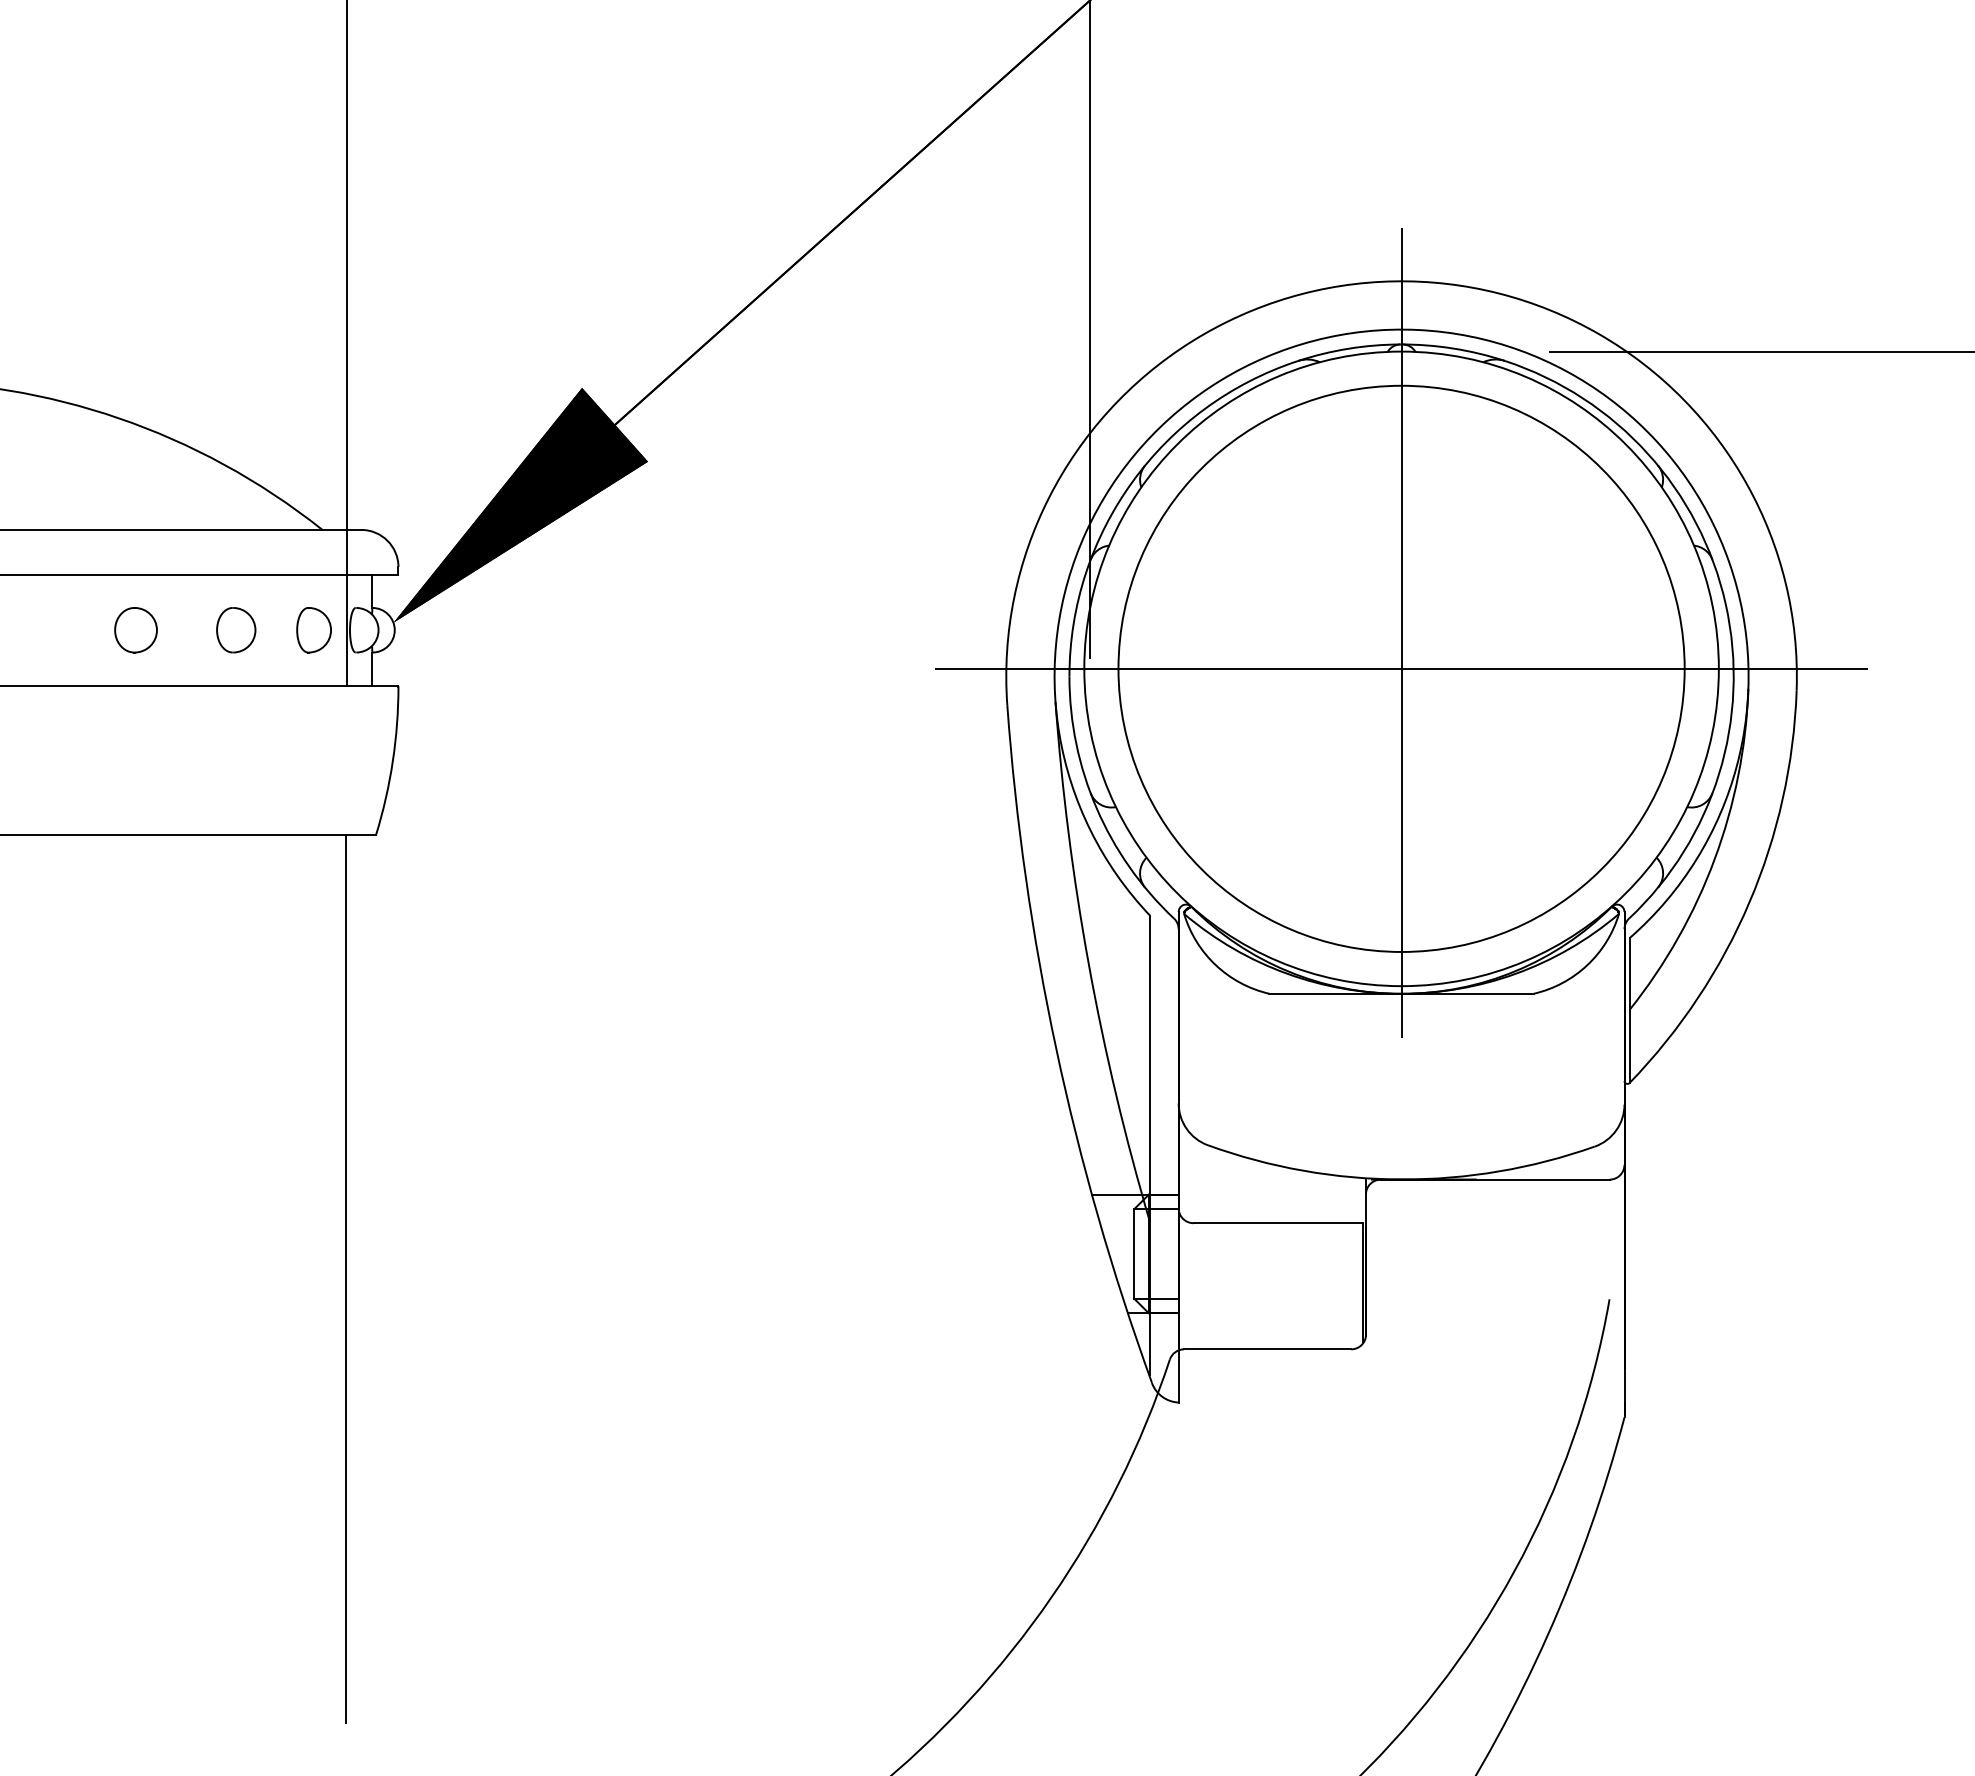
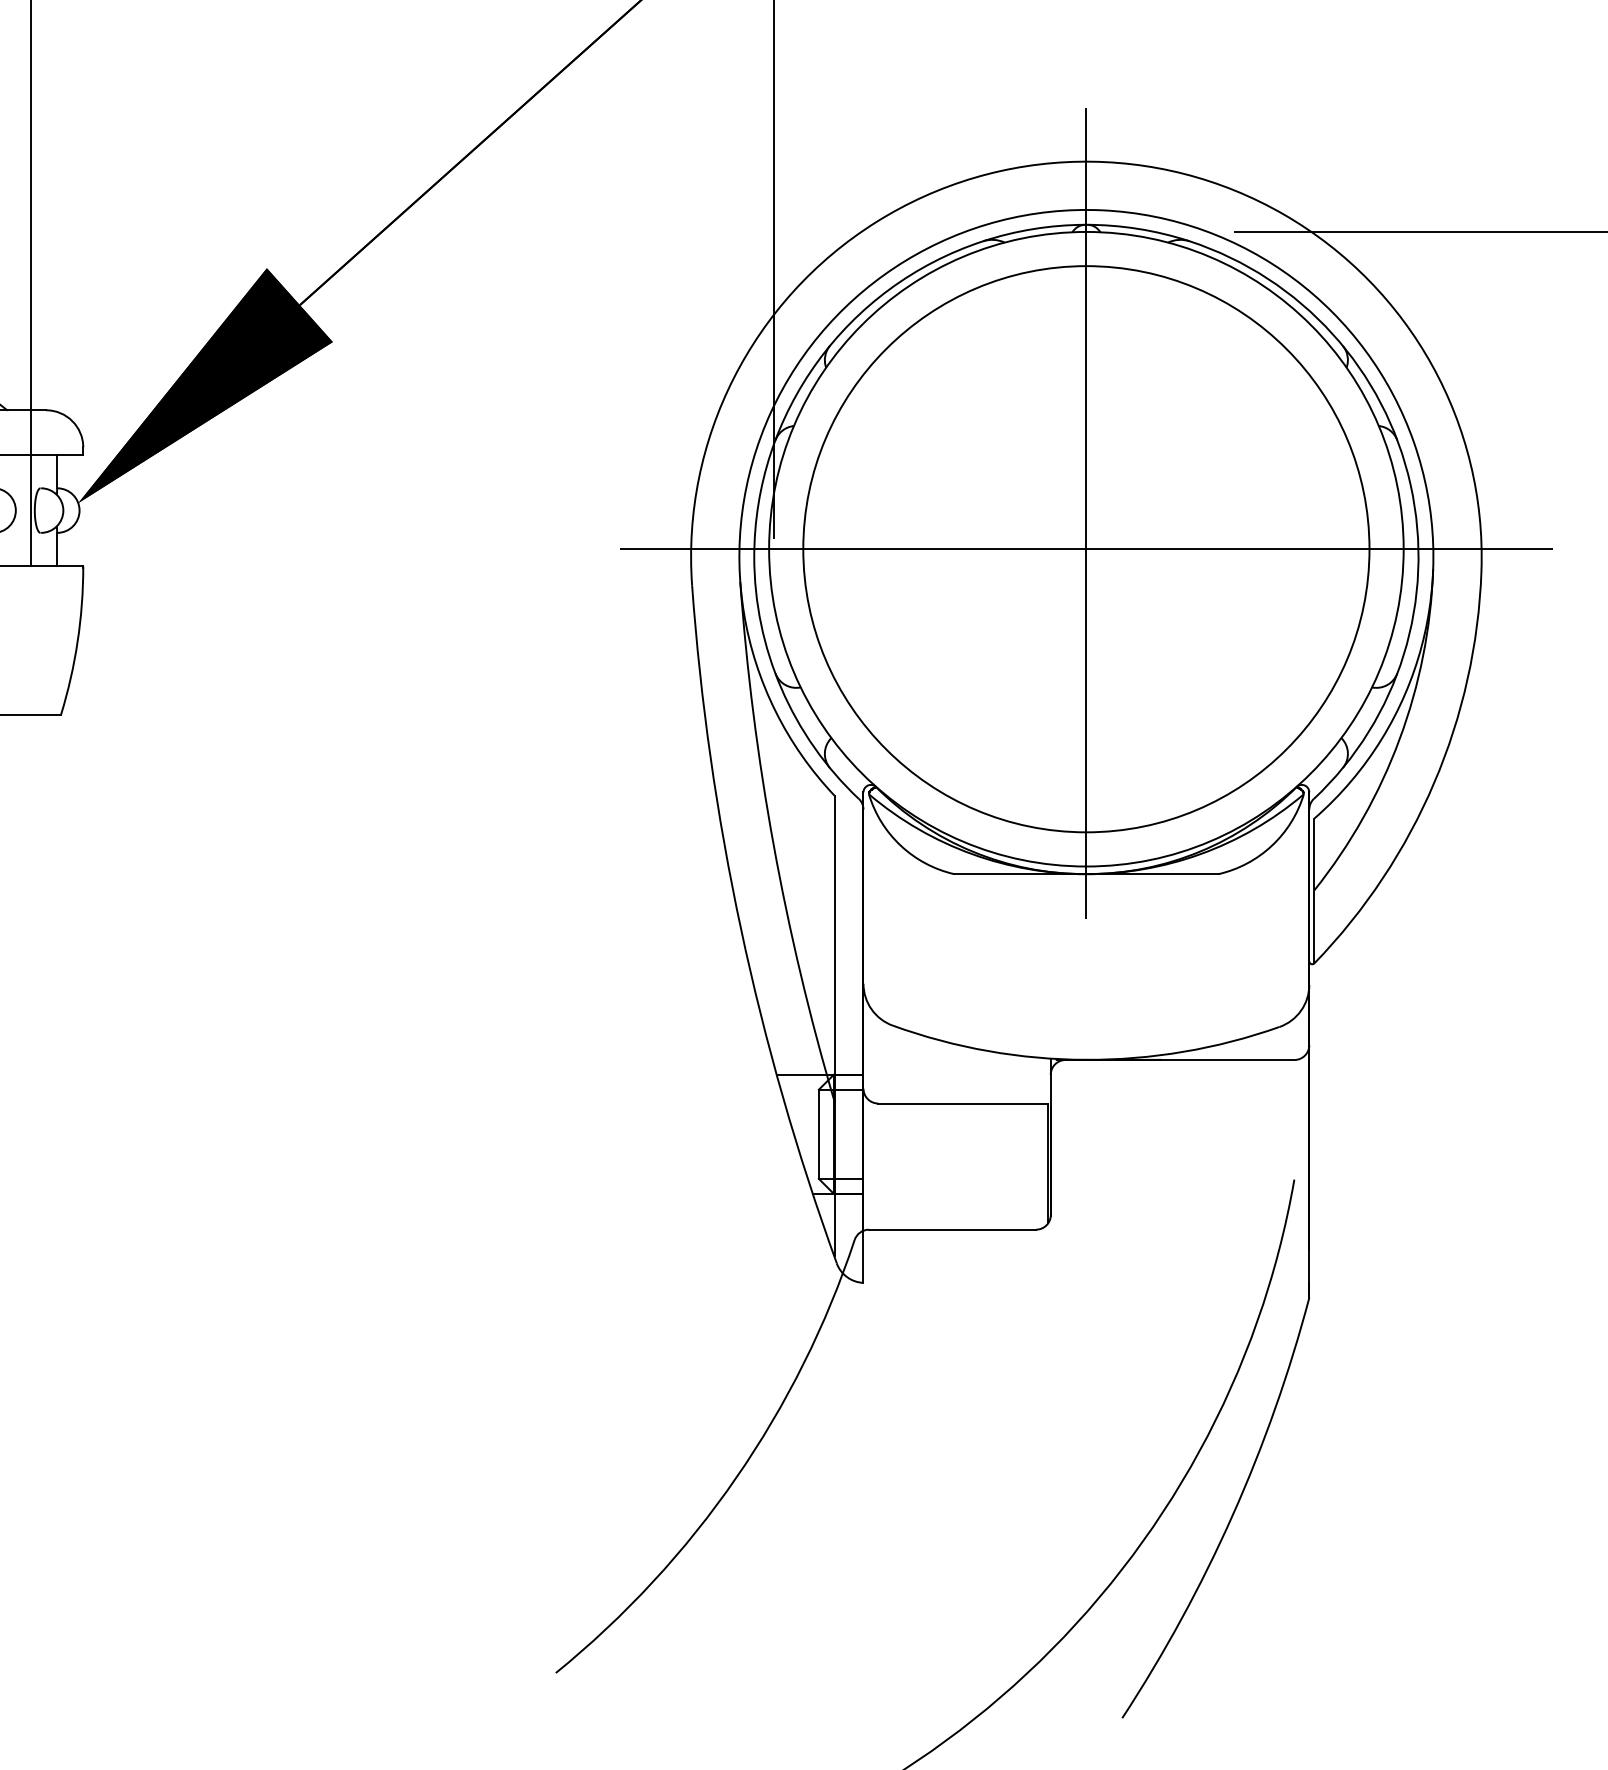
line: (346, 1278) -> (31, 1158), removed

